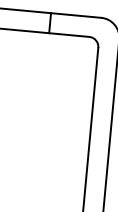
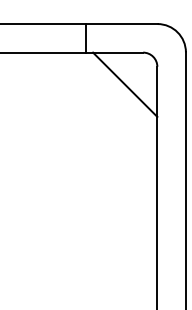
line: (74, 58) -> (125, 84), added

